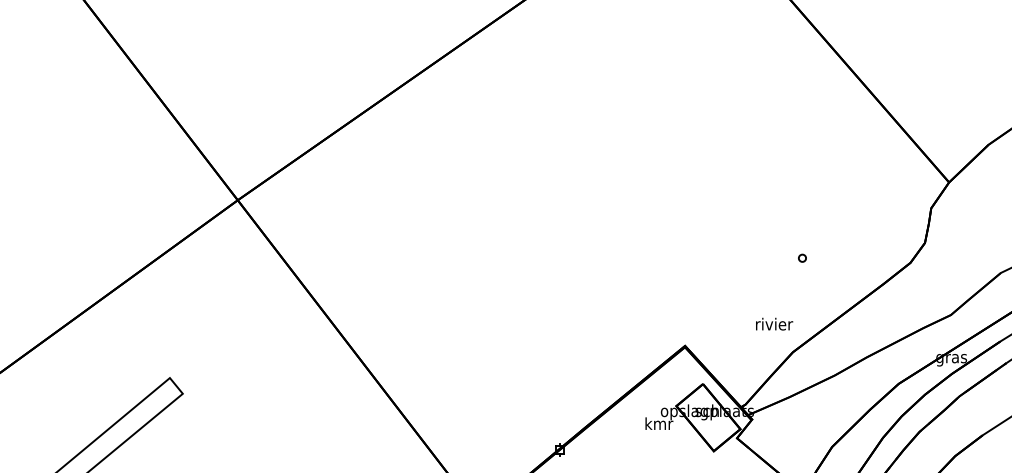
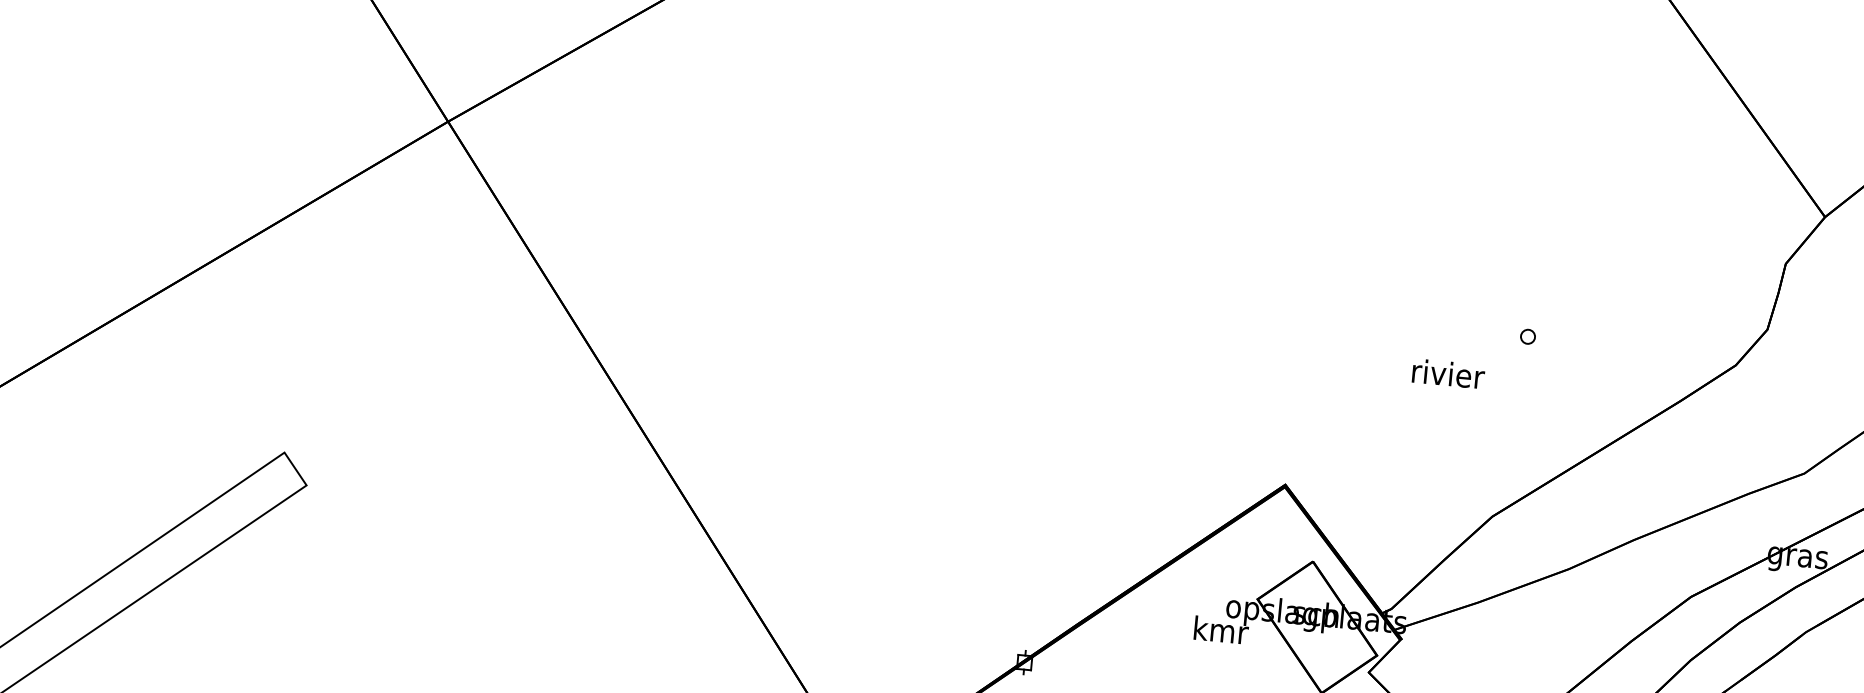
text: (774, 323) -> (1448, 372), moved

